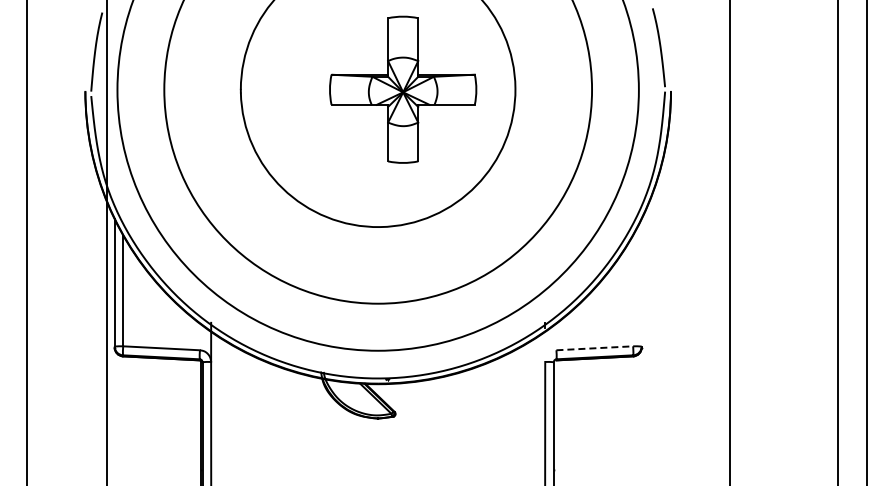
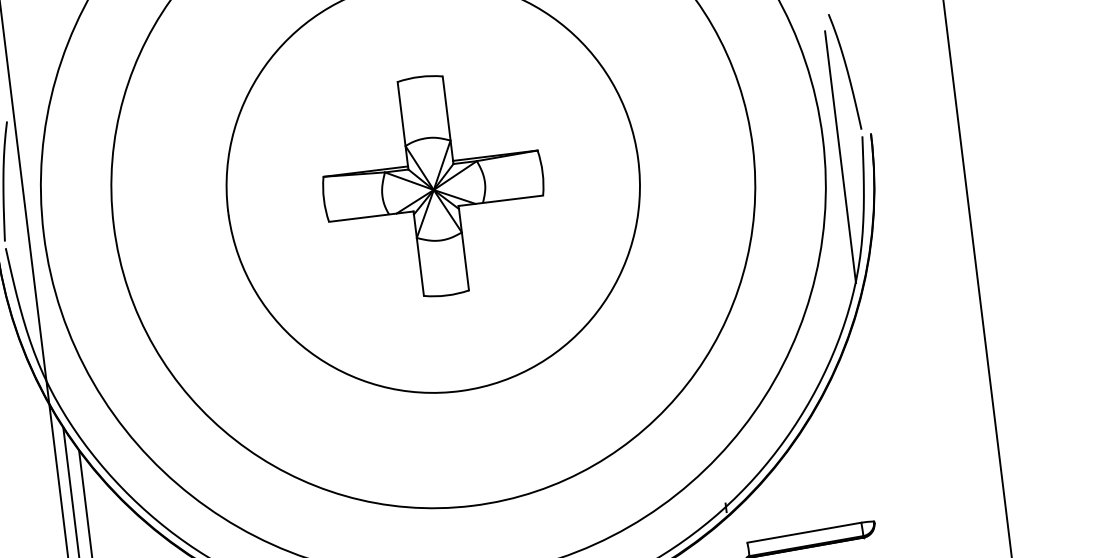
part: (403, 89) -> (433, 185), moved
line: (649, 103) -> (841, 156), added
line: (595, 348) -> (805, 532), dashed -> solid

